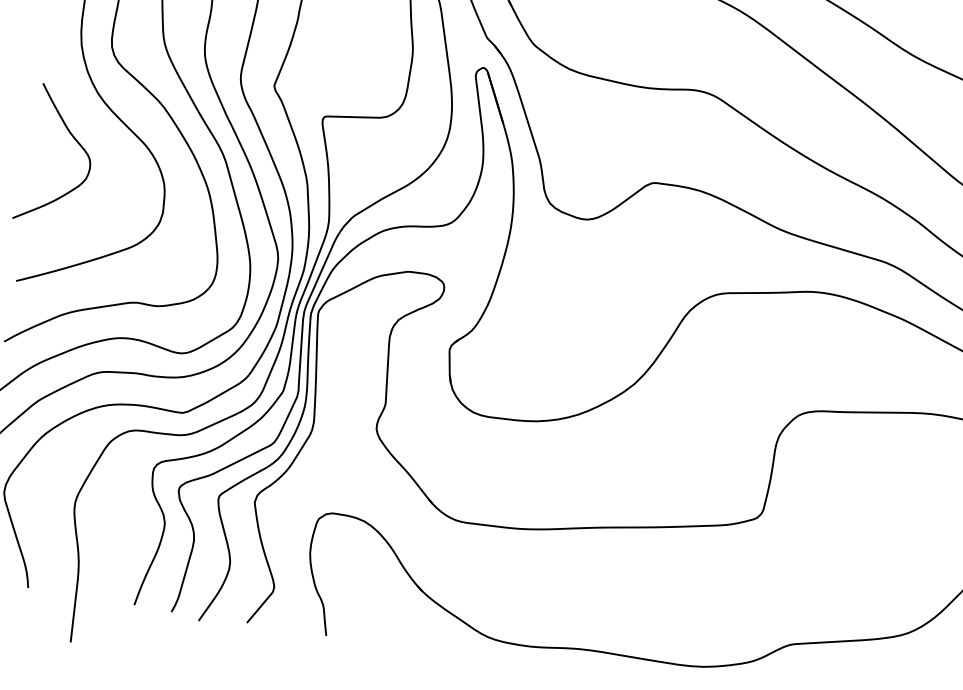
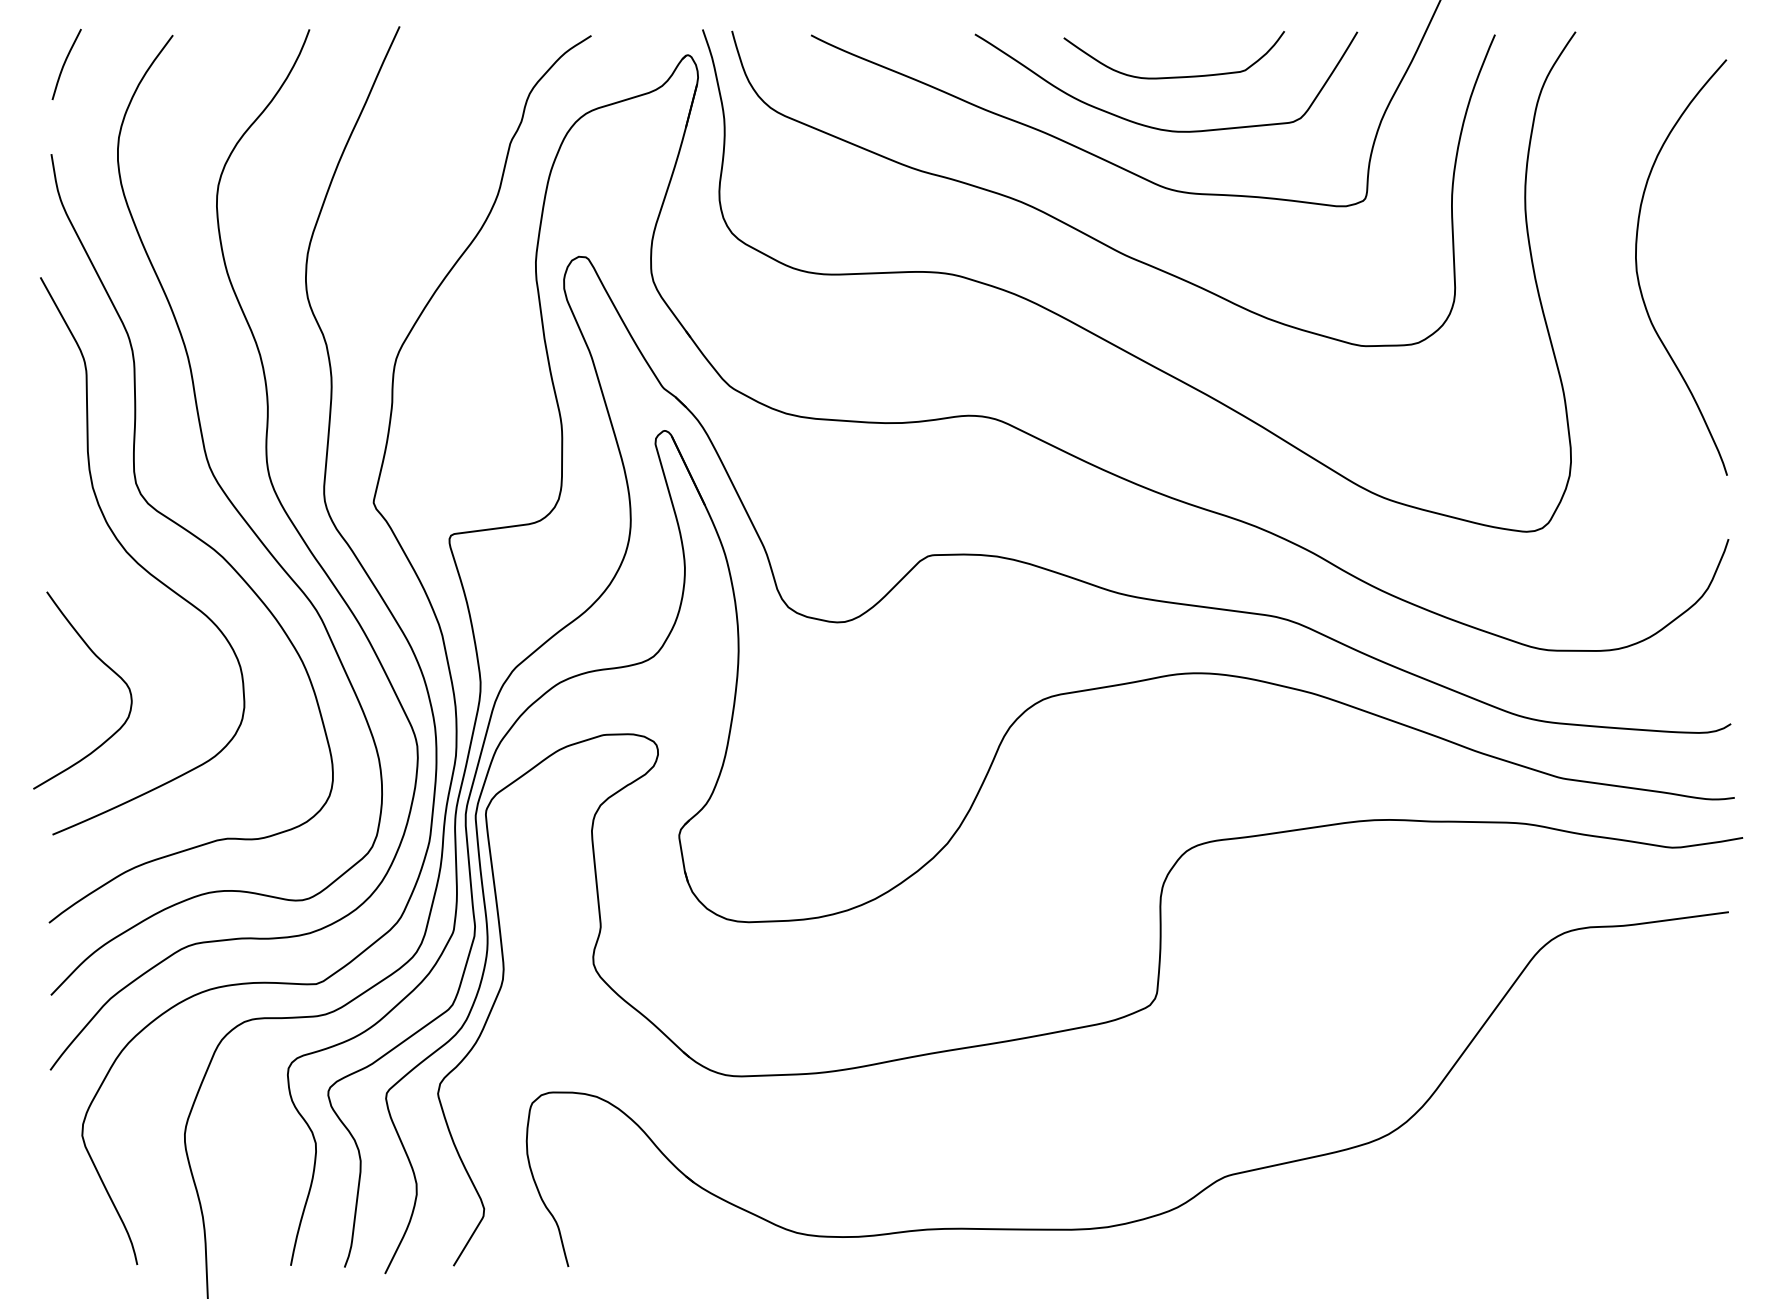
curve: (76, 141) -> (106, 666), moved

